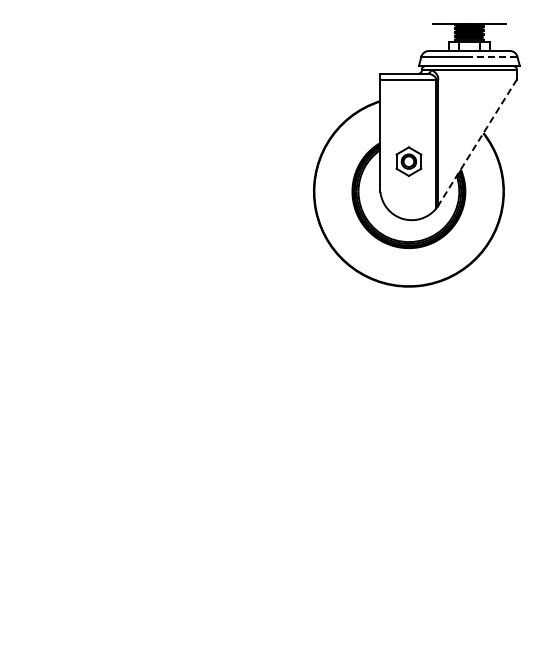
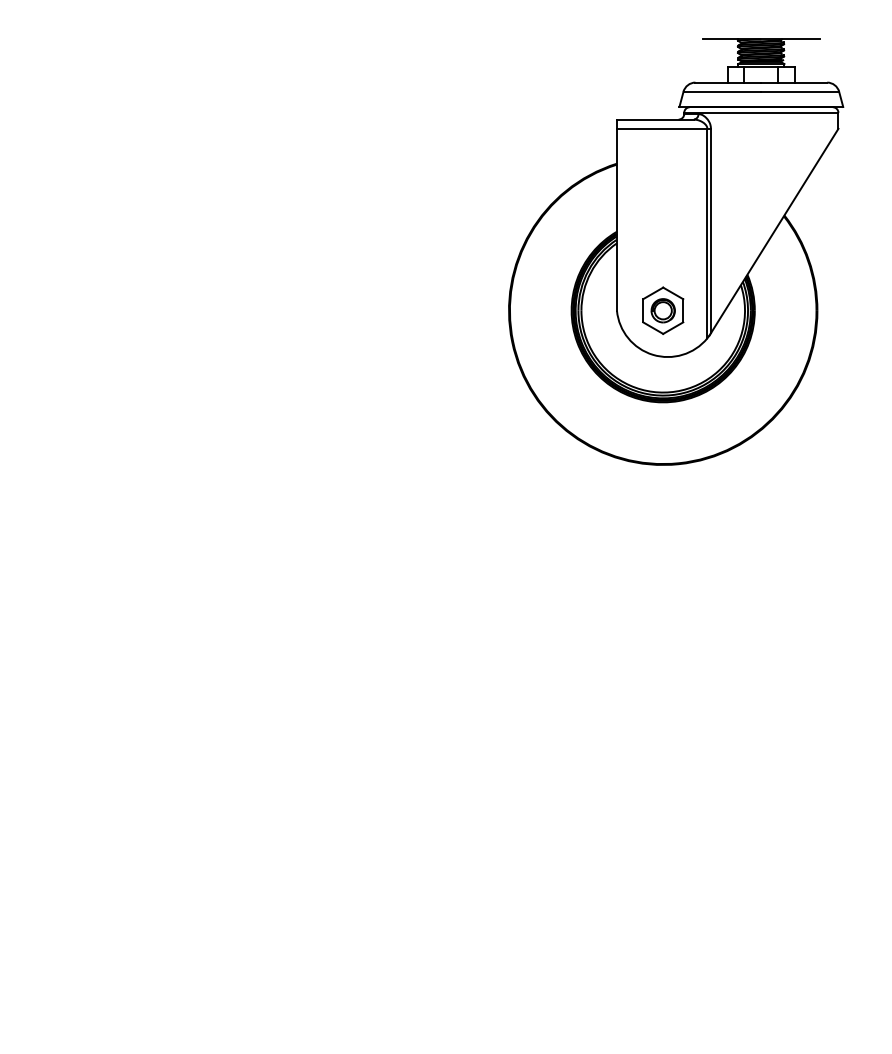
line: (493, 56) -> (800, 91), dashed -> solid
line: (477, 142) -> (774, 230), dashed -> solid
part: (408, 161) -> (662, 310), moved

